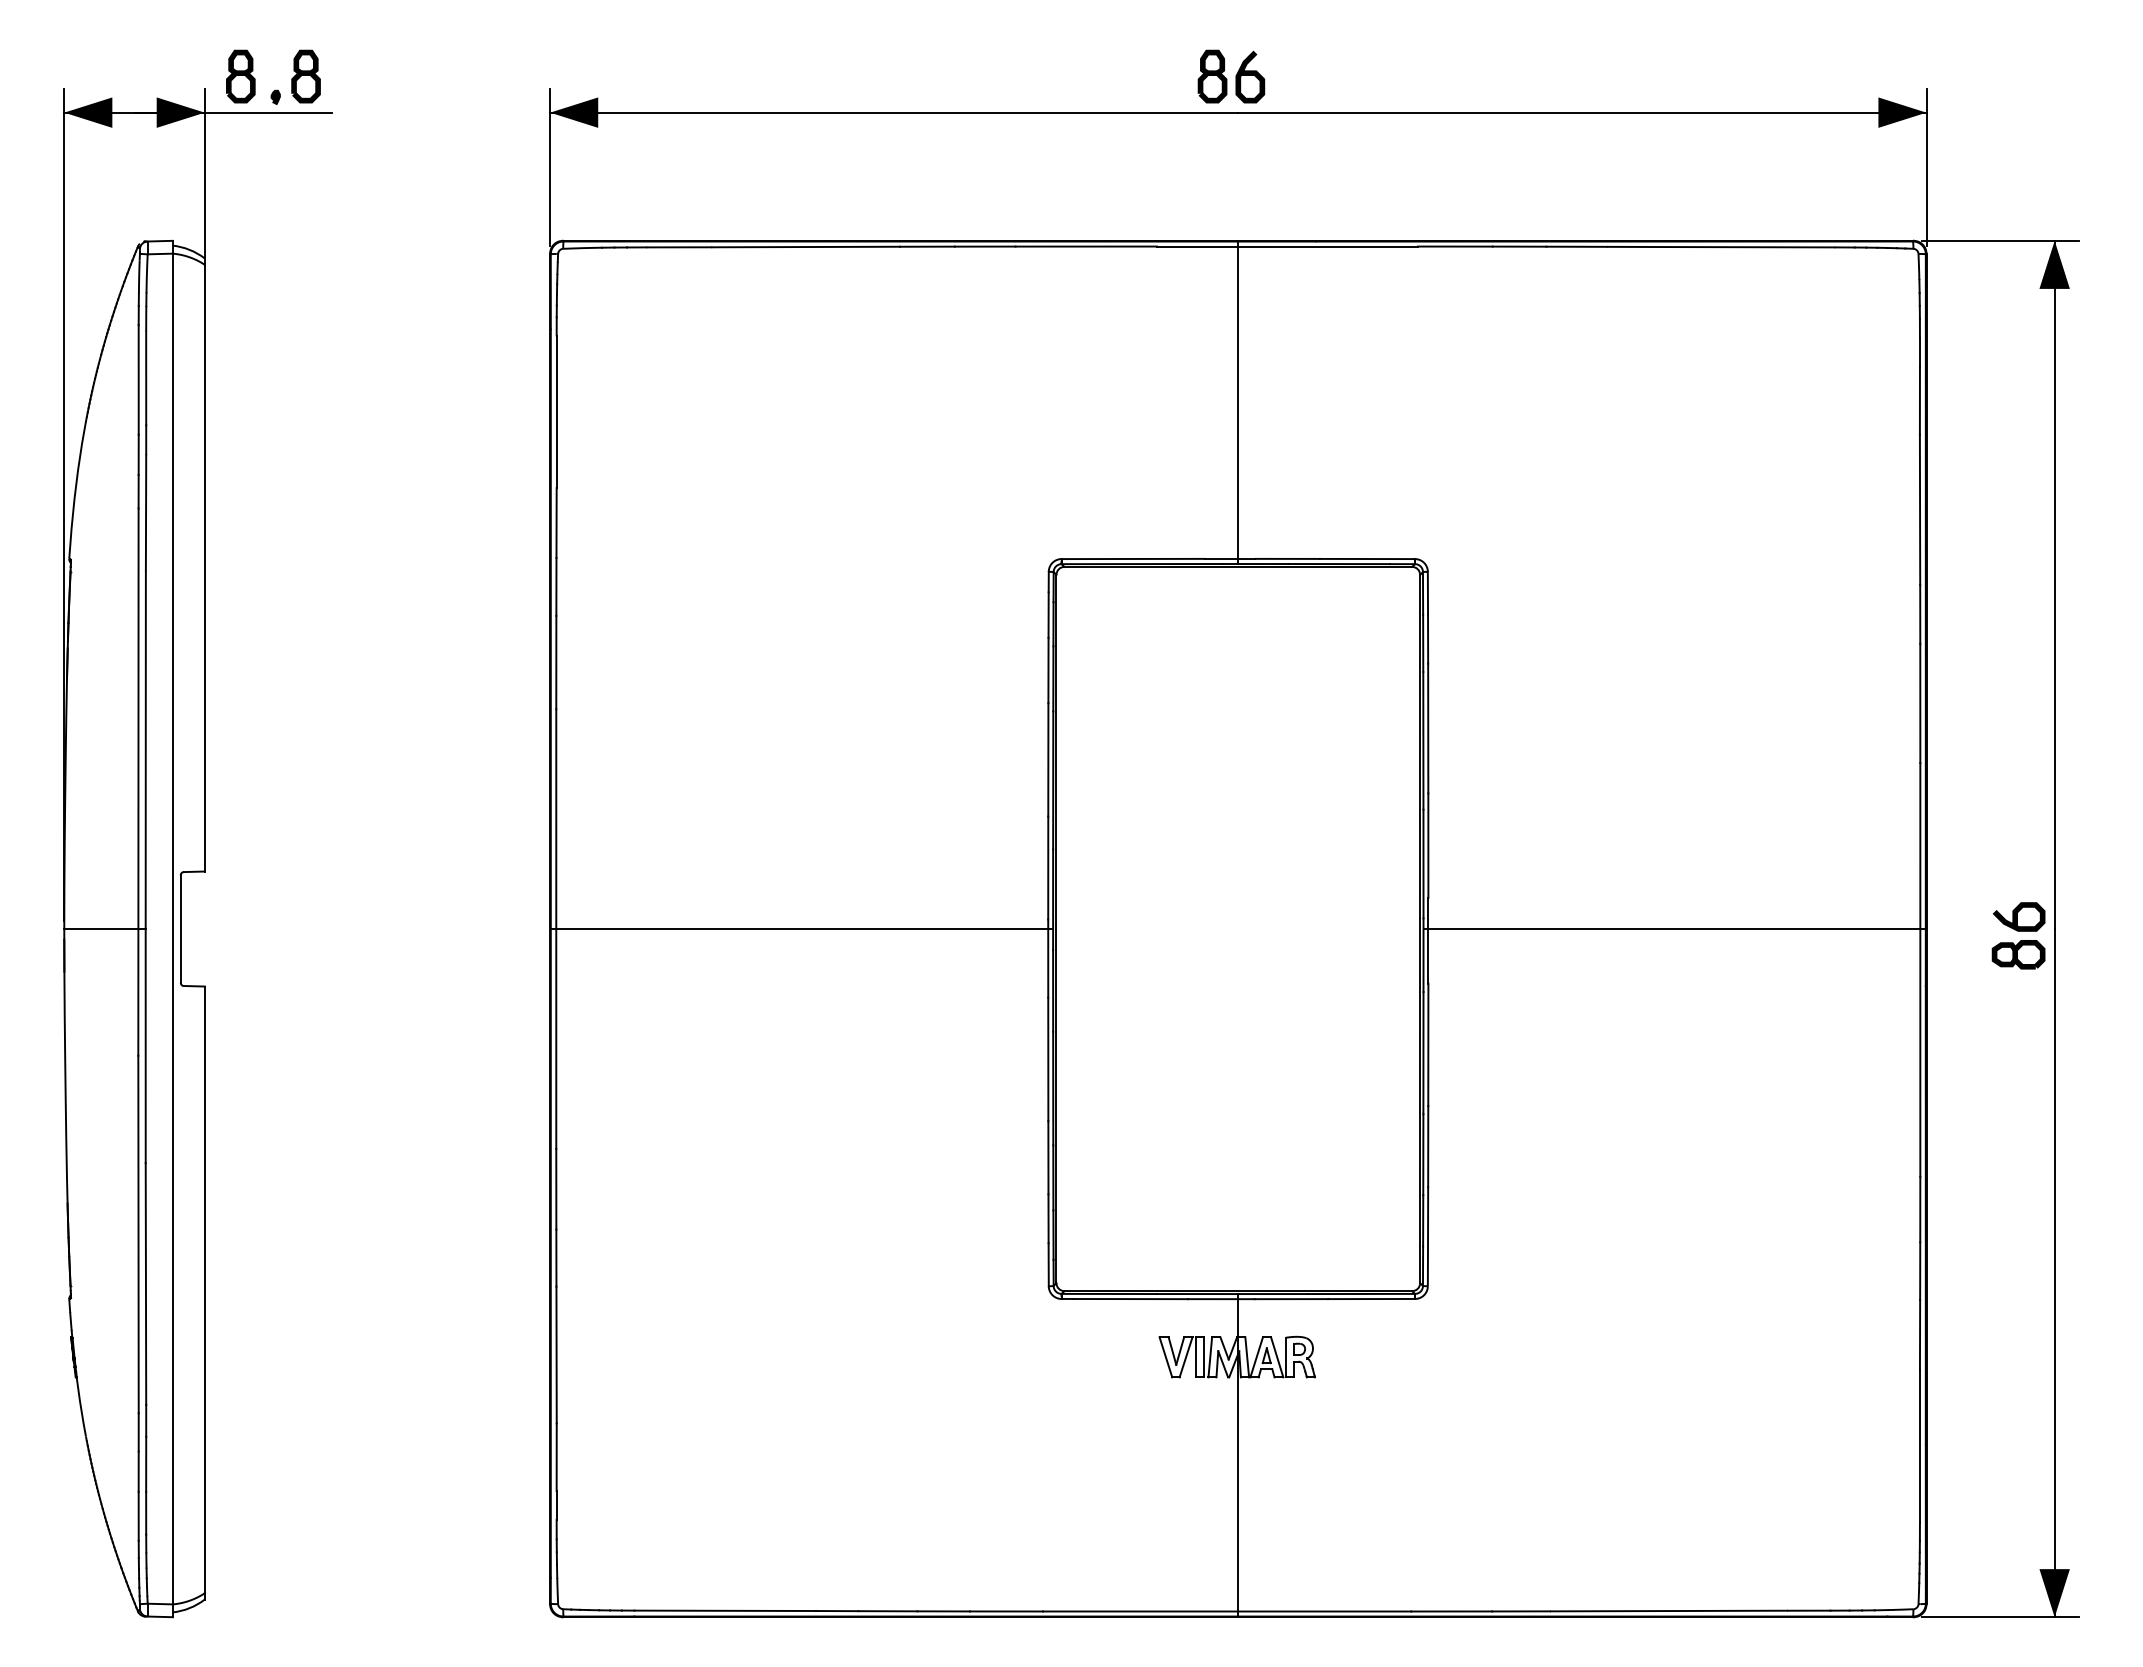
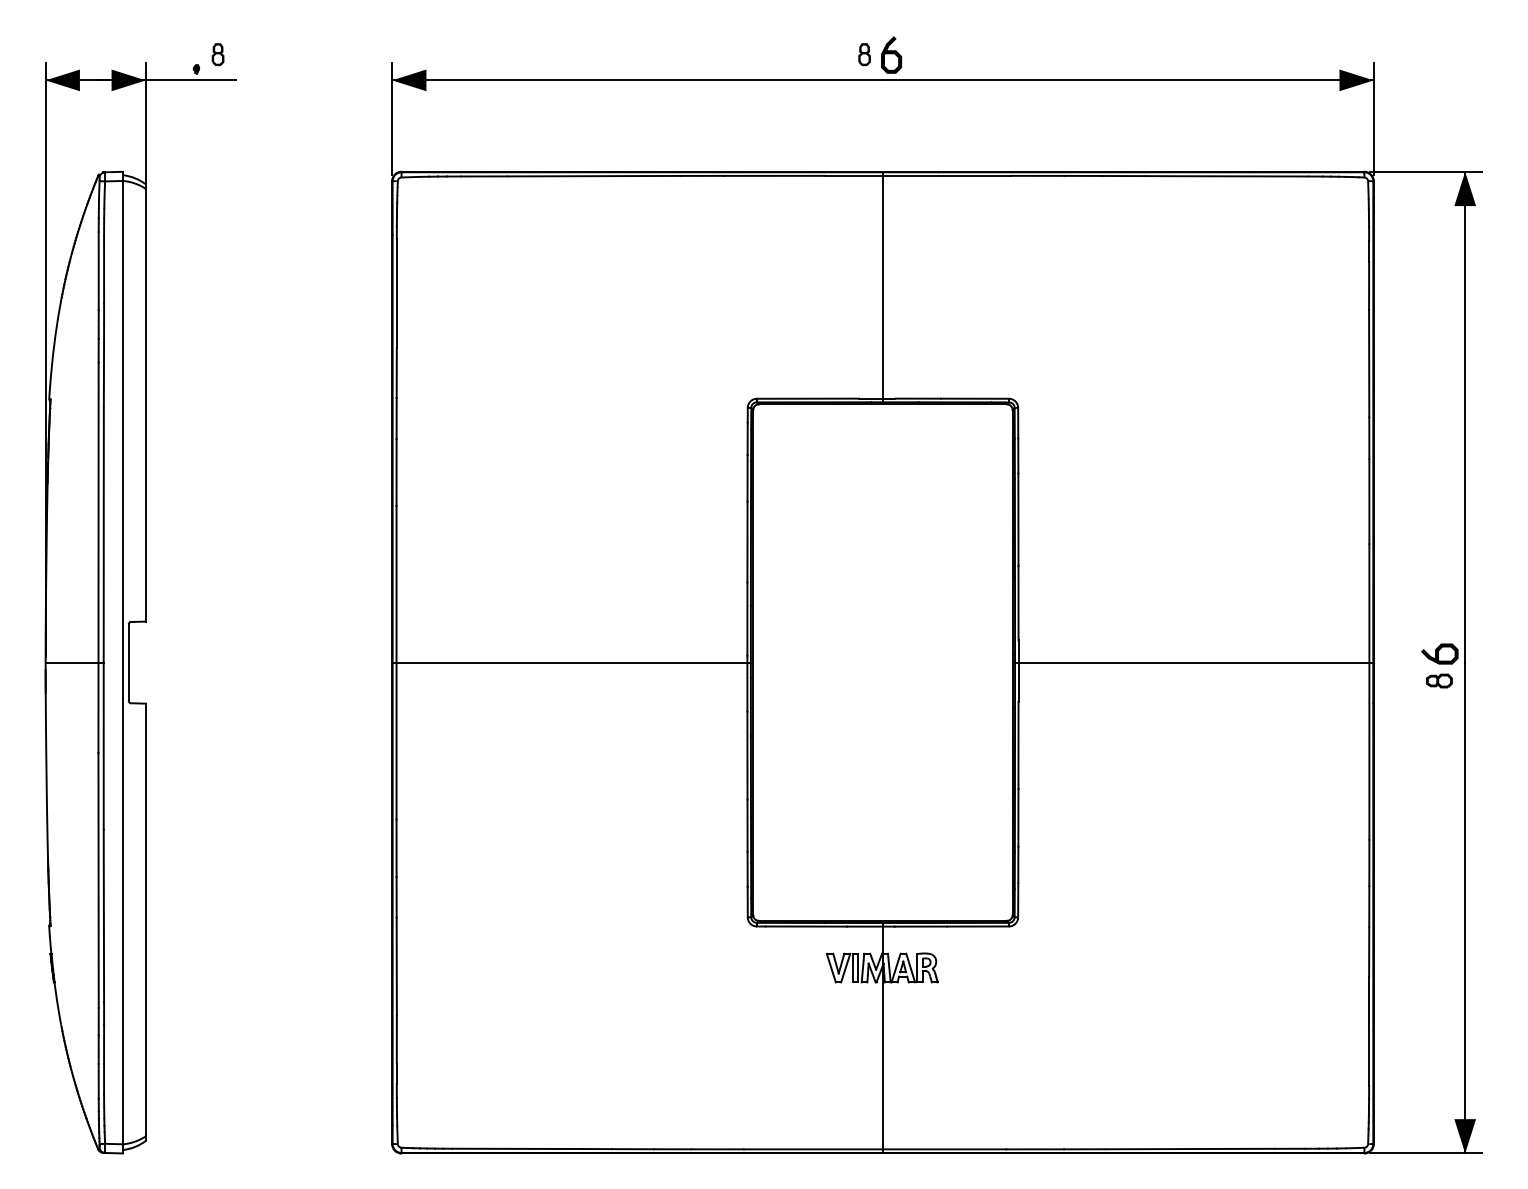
part: (240, 76) -> (171, 54), removed
part: (305, 76) -> (217, 54), size x0.6
part: (1212, 76) -> (864, 54), size x0.6
part: (2018, 954) -> (1439, 680), size x0.7

